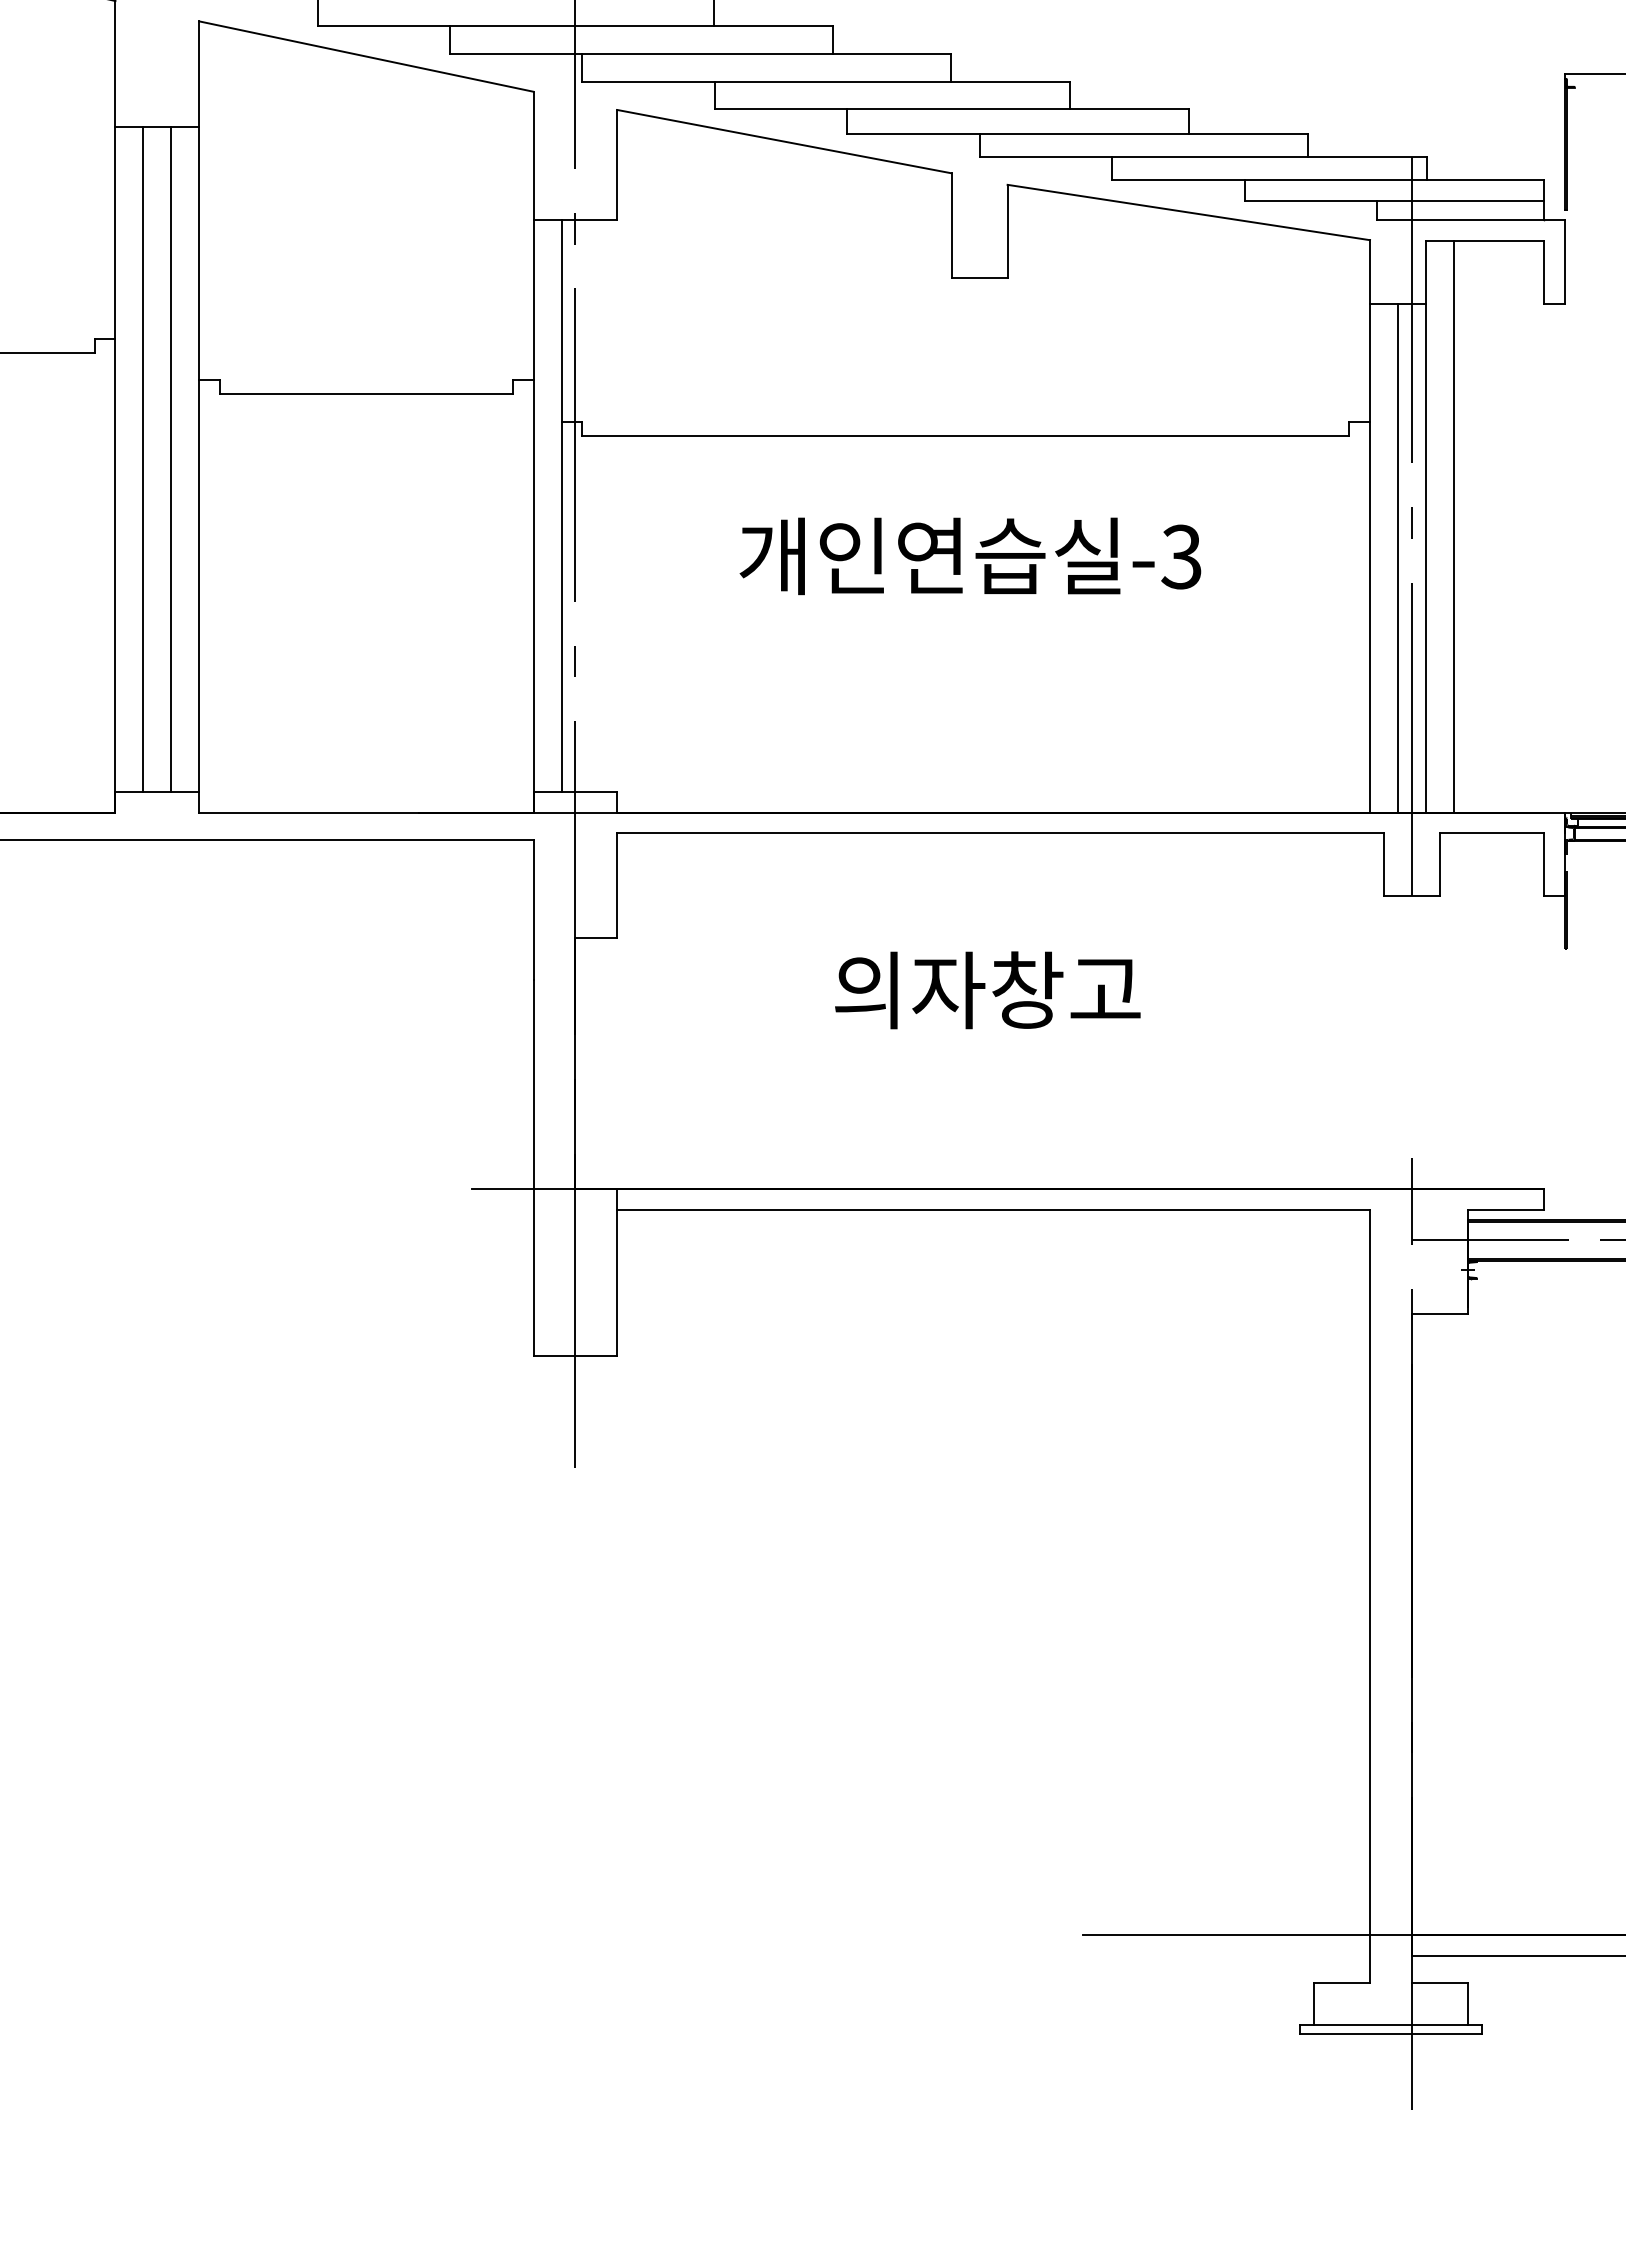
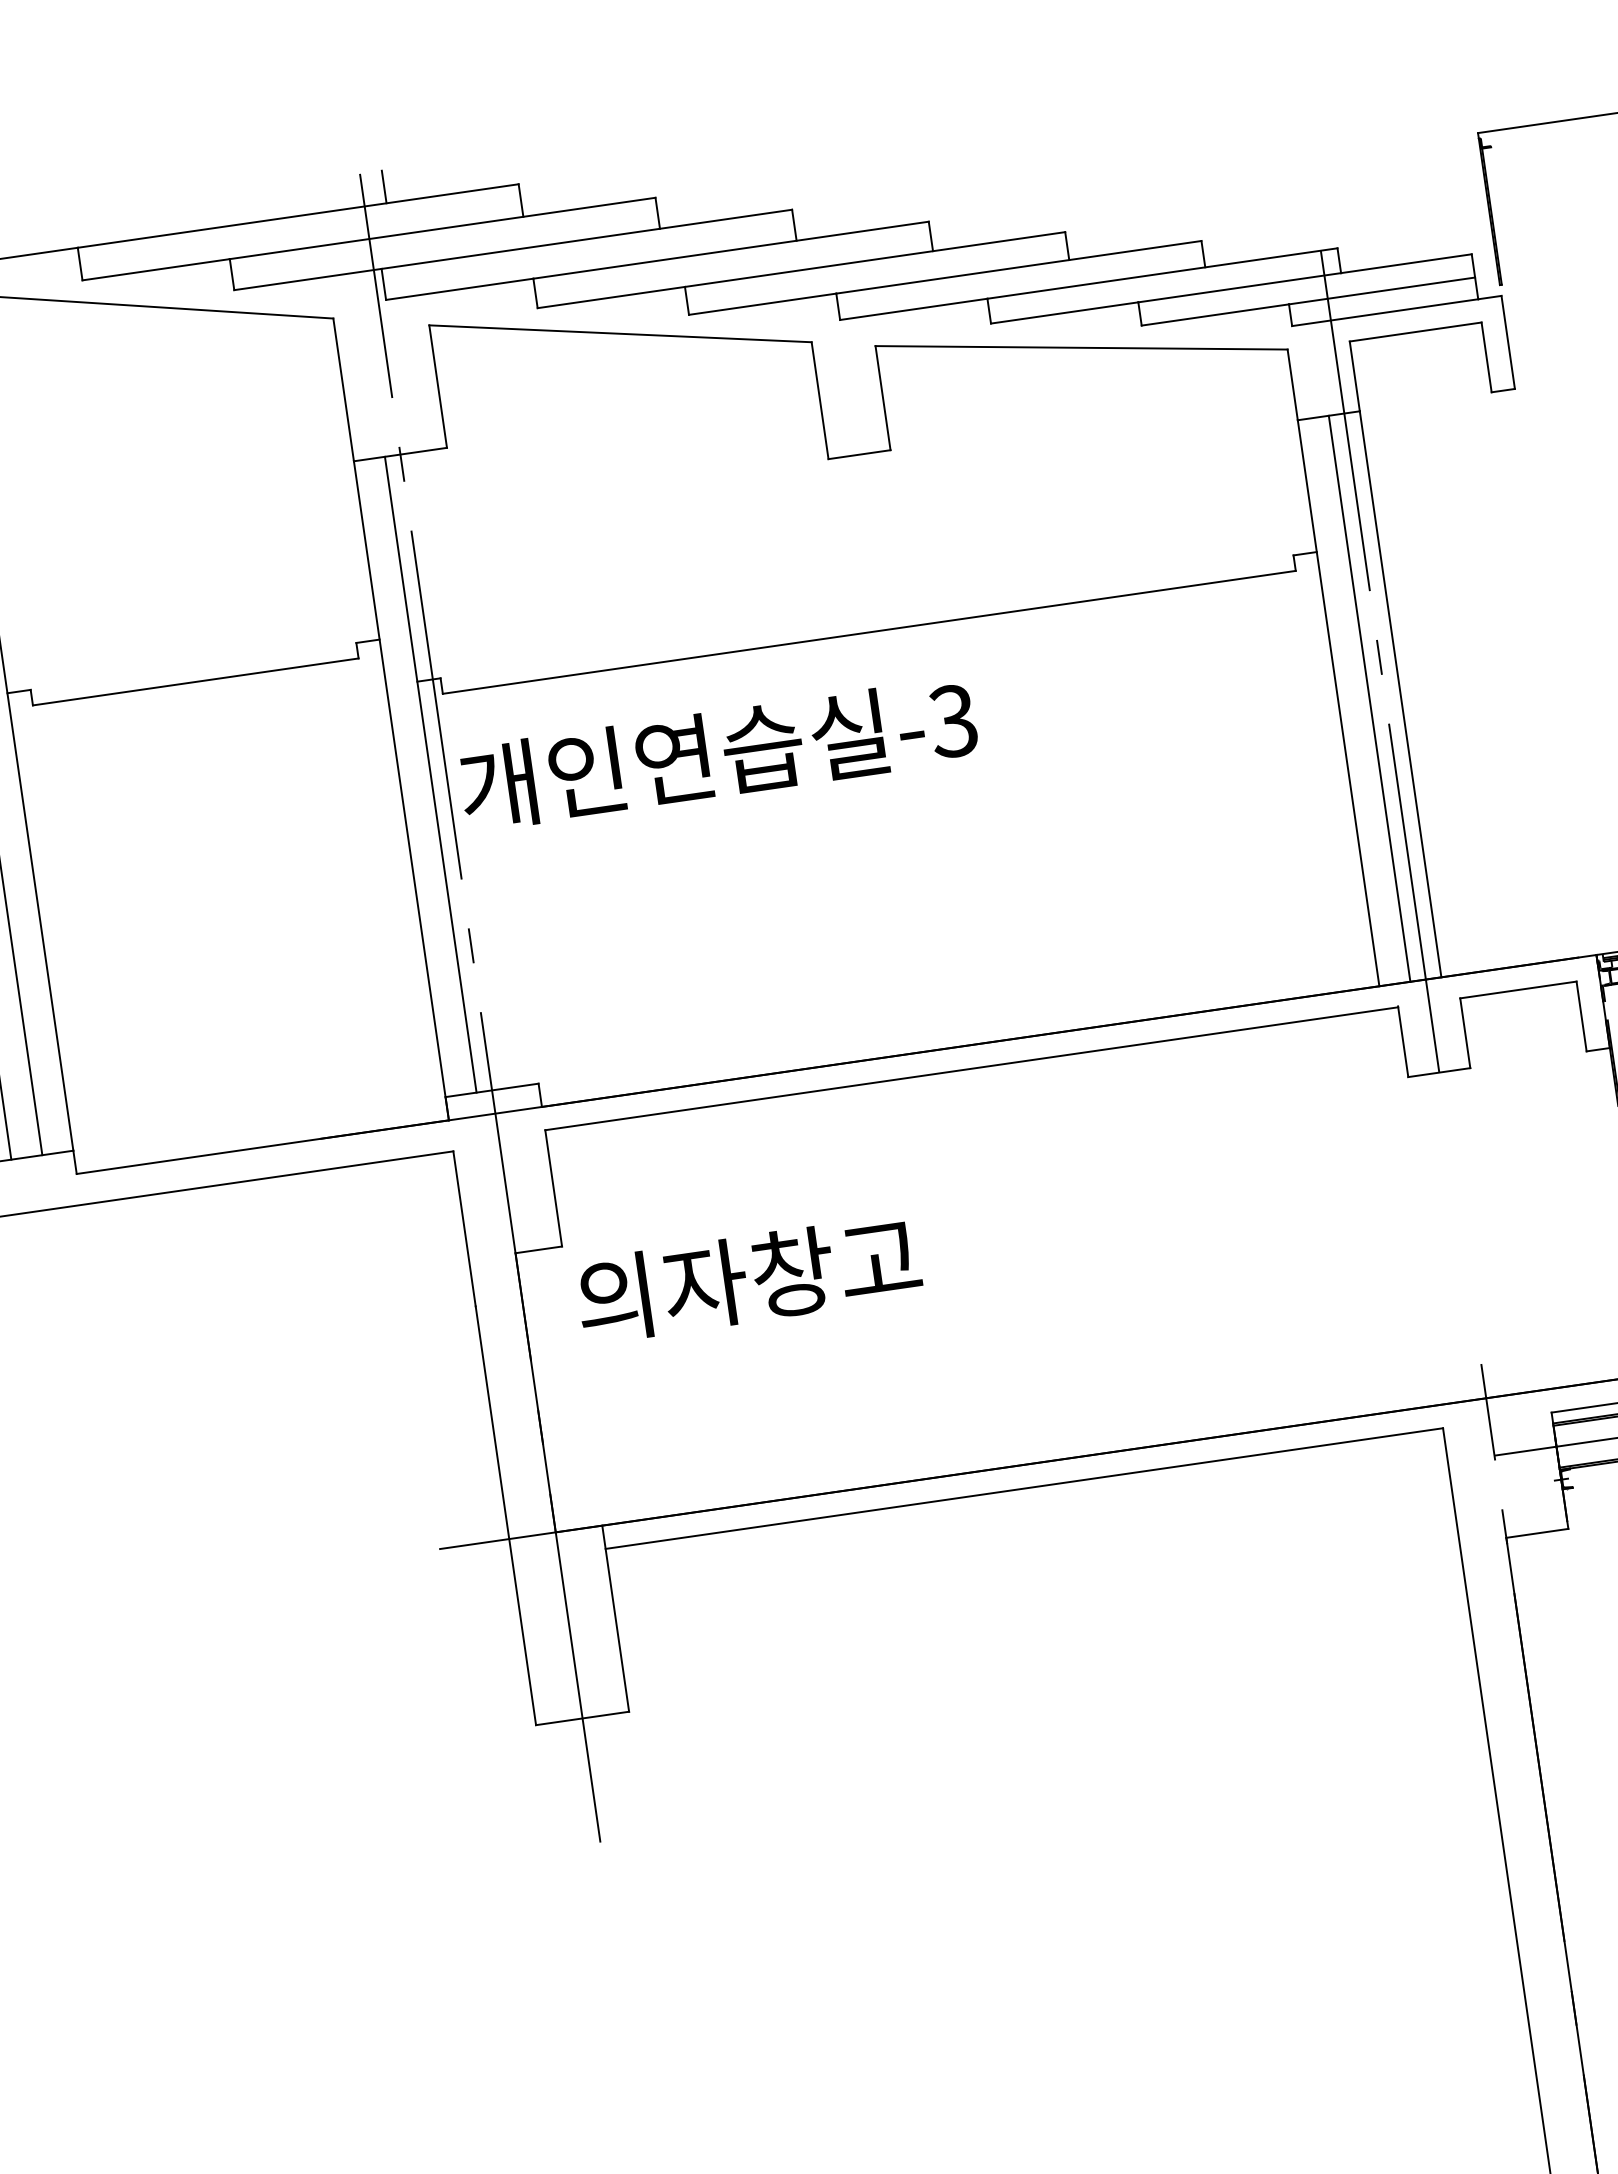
line: (1453, 526) -> (1426, 654), removed
text: (970, 556) -> (718, 754), moved
text: (987, 990) -> (748, 1279), moved

